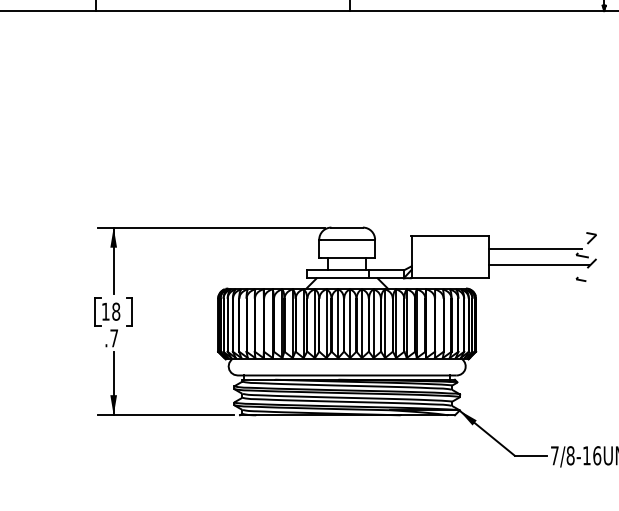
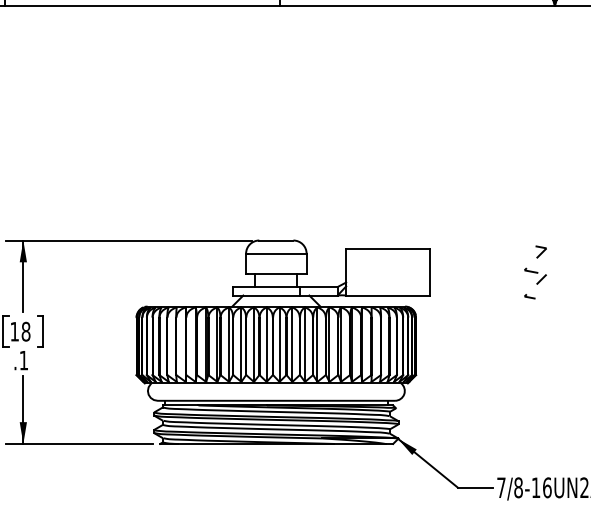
line: (535, 249) -> (480, 264), removed
line: (539, 265) -> (484, 281), removed
text: (114, 338) -> (24, 360), .7 -> .1

